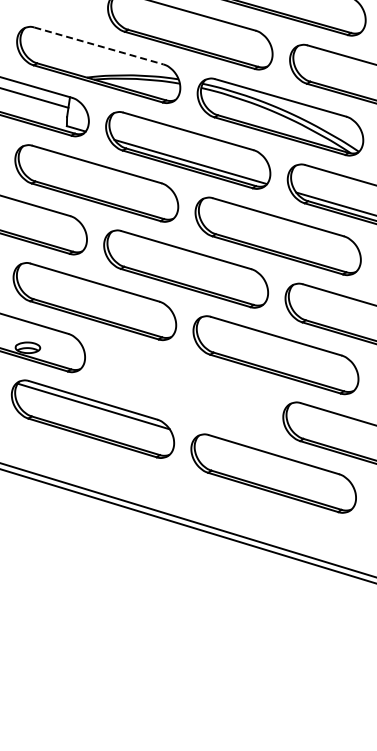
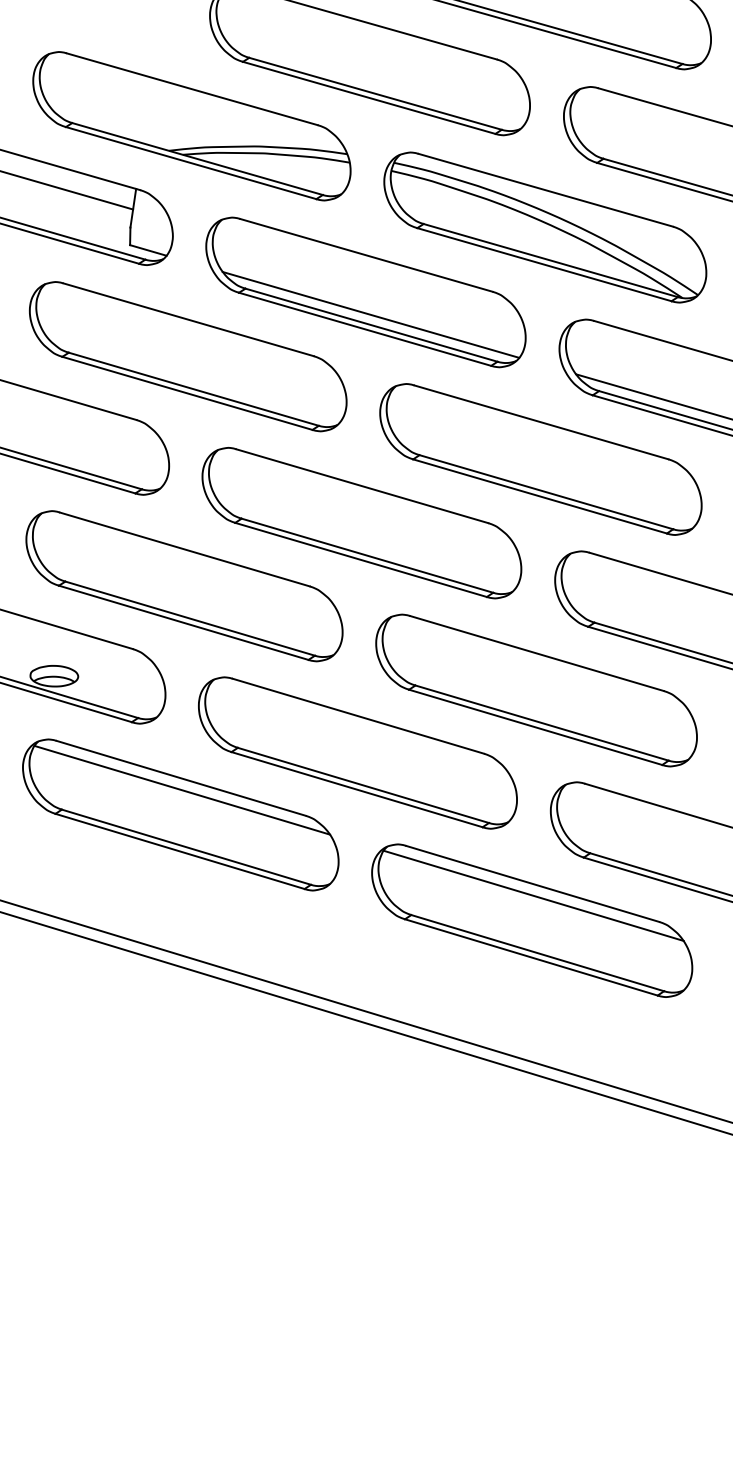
line: (99, 46) -> (193, 90), dashed -> solid
part: (183, 387) -> (356, 753), added
line: (274, 460) -> (533, 895), added

